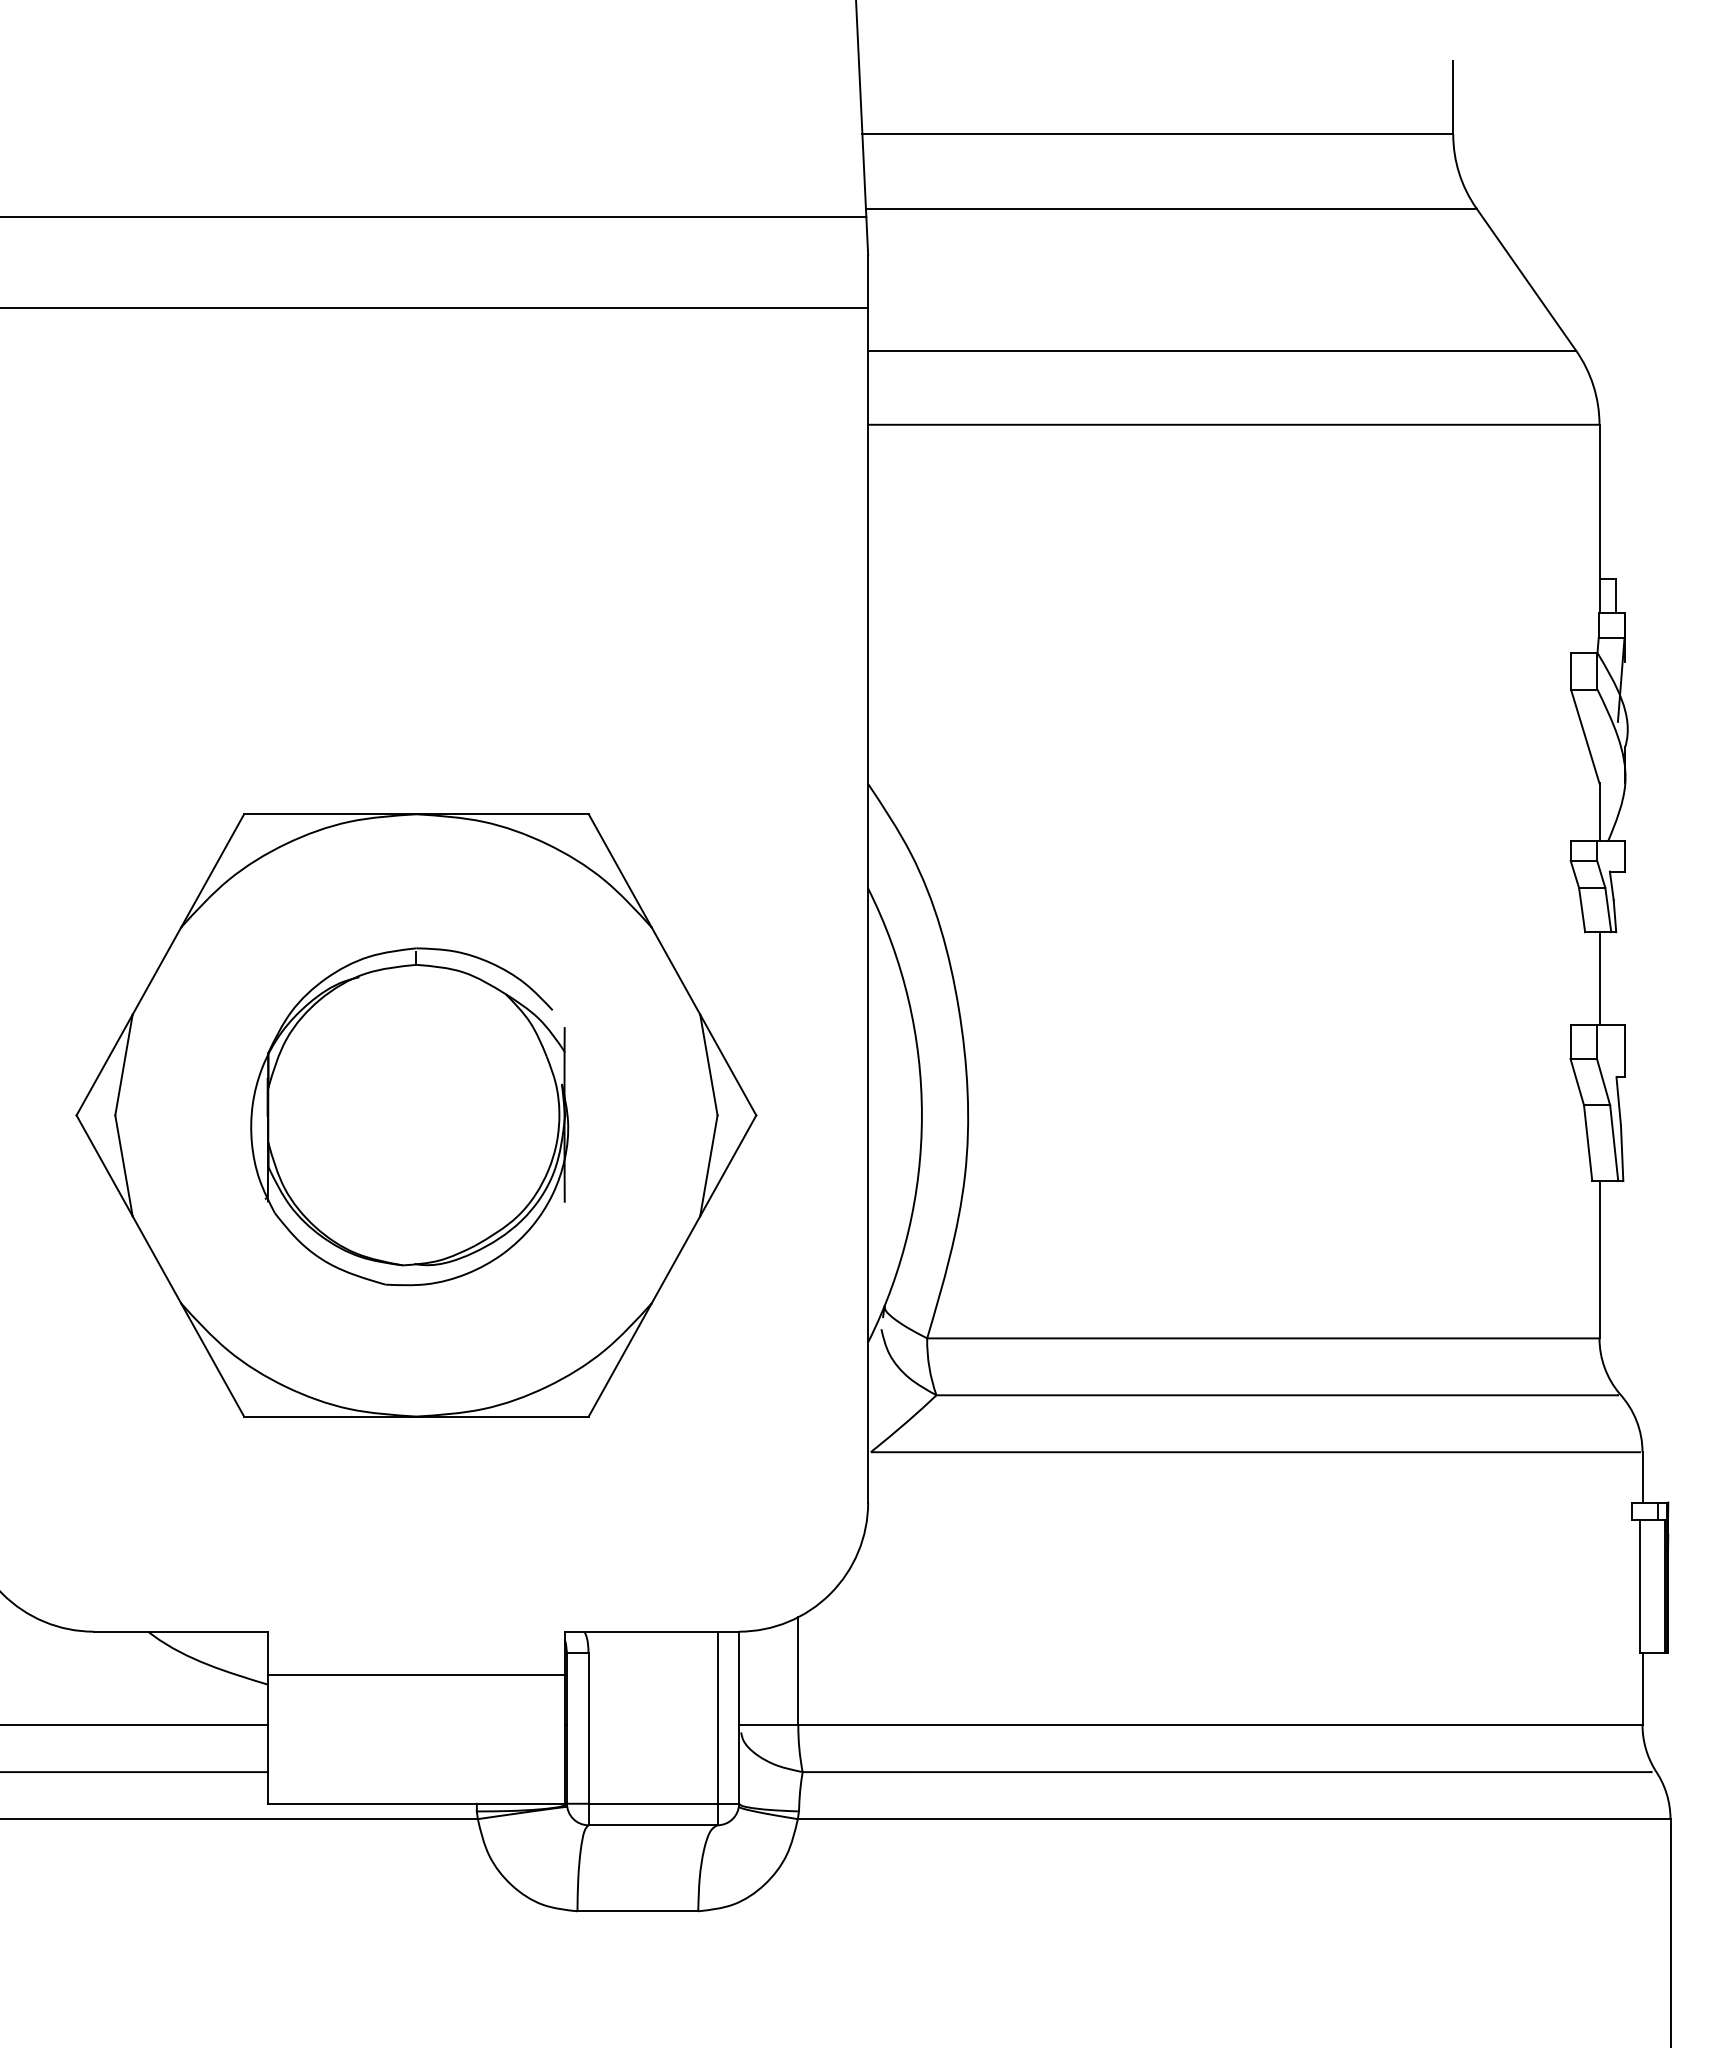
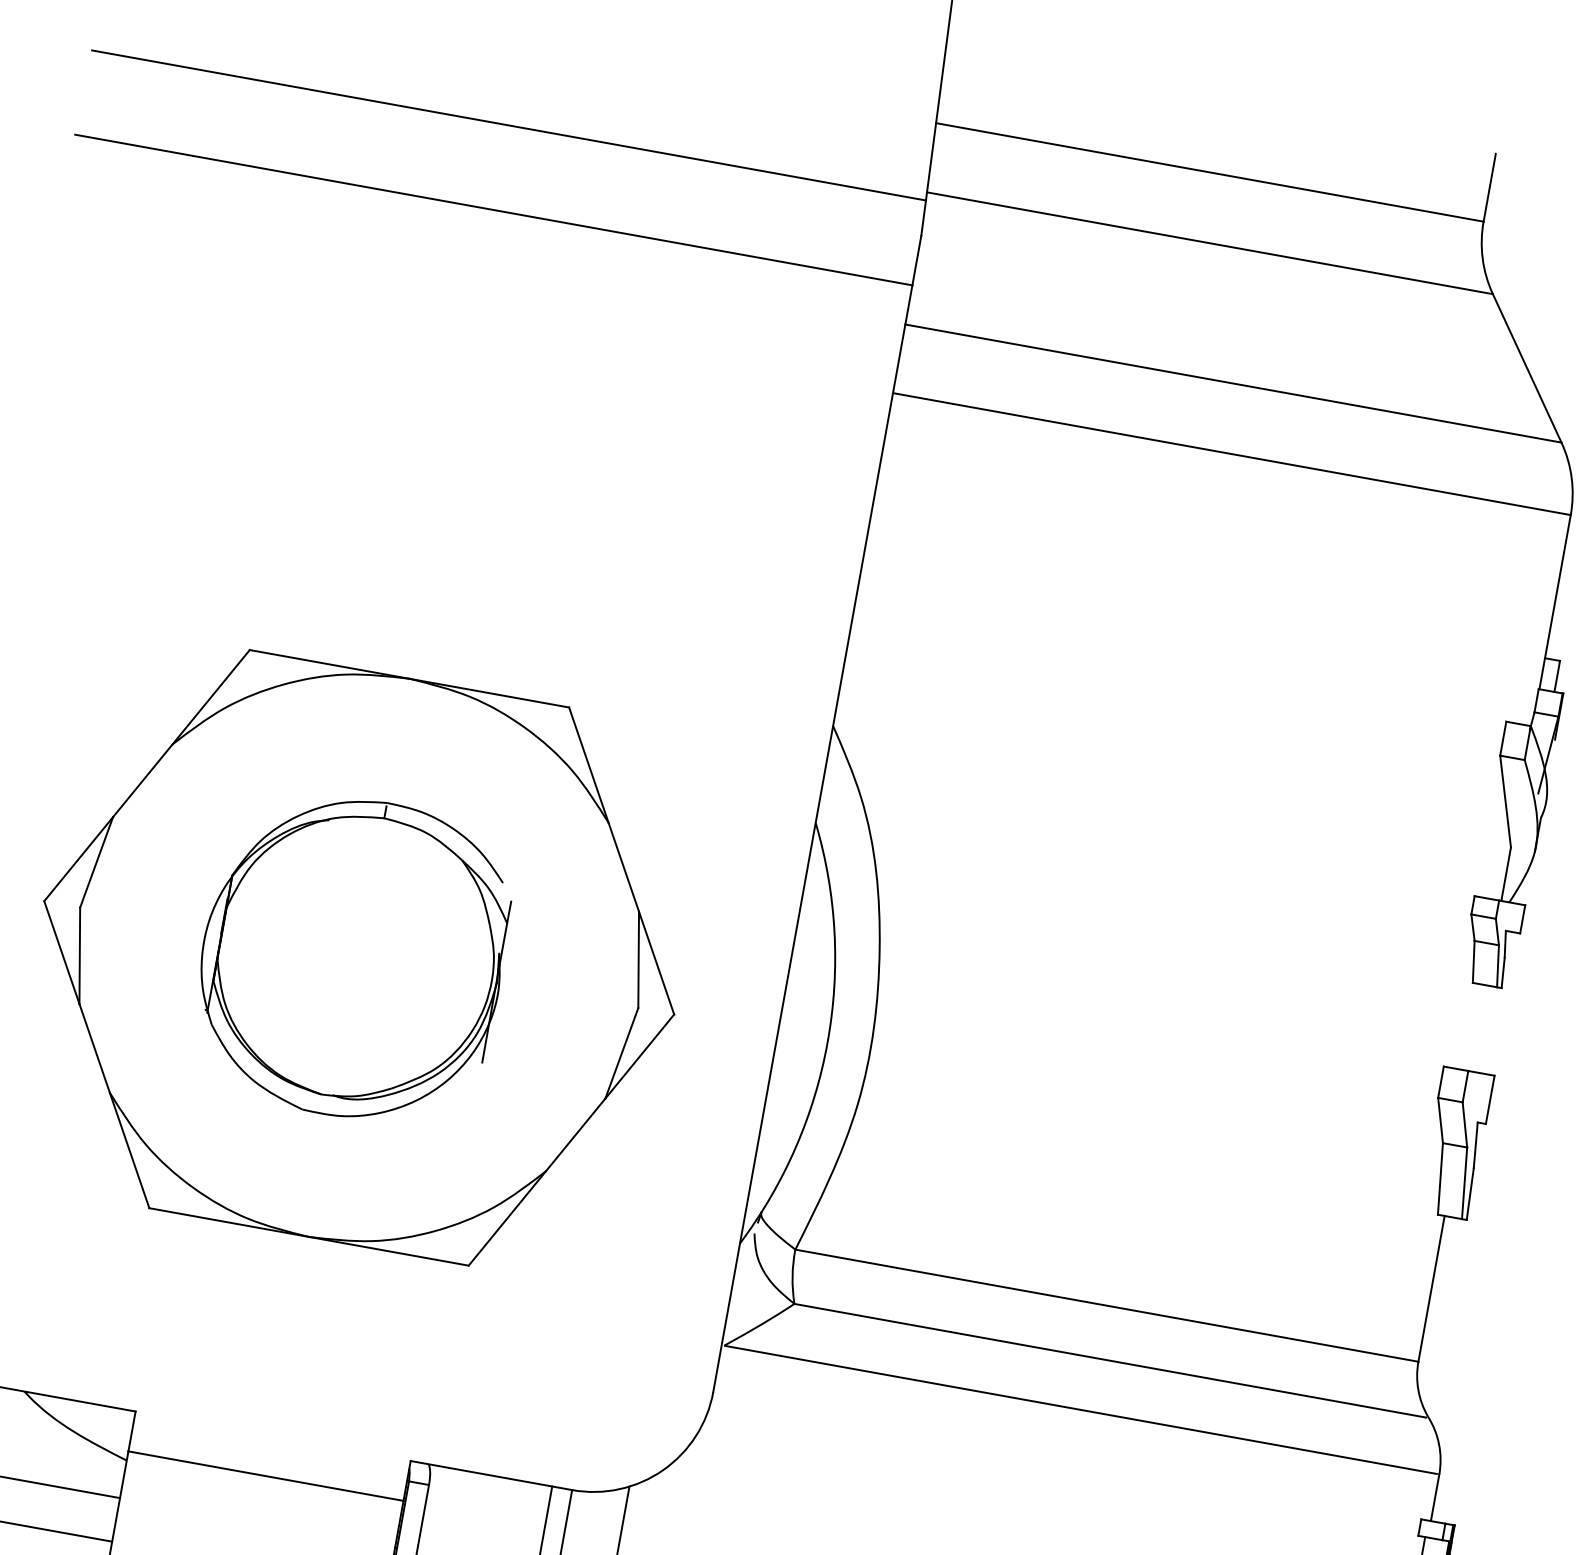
line: (1599, 978) -> (1478, 1028), removed

